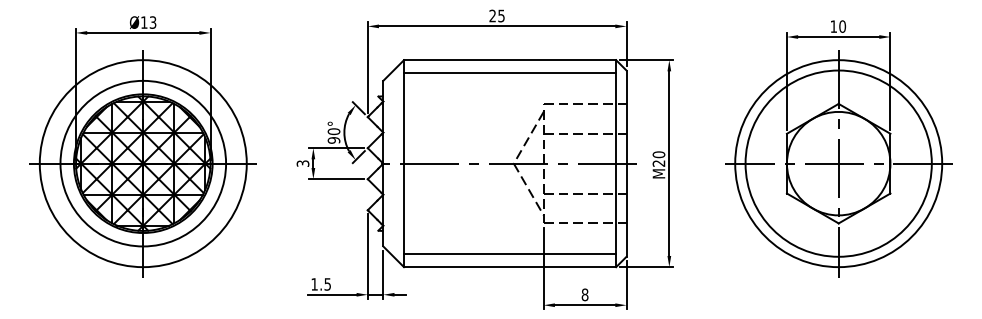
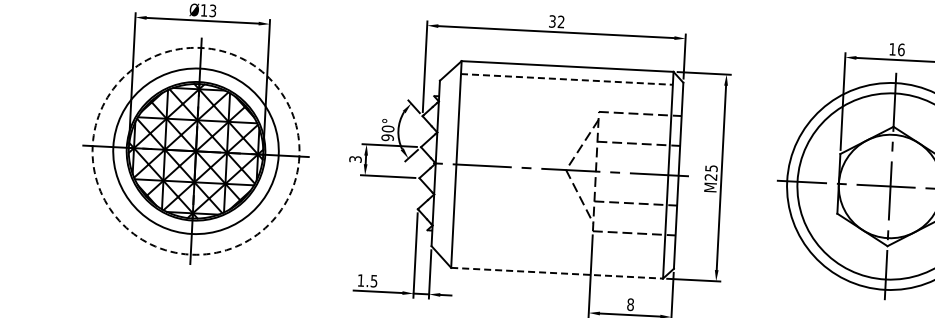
text: (496, 15) -> (556, 21), 25 -> 32
text: (842, 26) -> (901, 49), 10 -> 16
line: (510, 73) -> (567, 79), solid -> dashed
text: (658, 154) -> (711, 168), M20 -> M25
circle: (142, 163) -> (195, 151), solid -> dashed
line: (510, 254) -> (558, 260), removed
line: (510, 267) -> (557, 273), solid -> dashed

